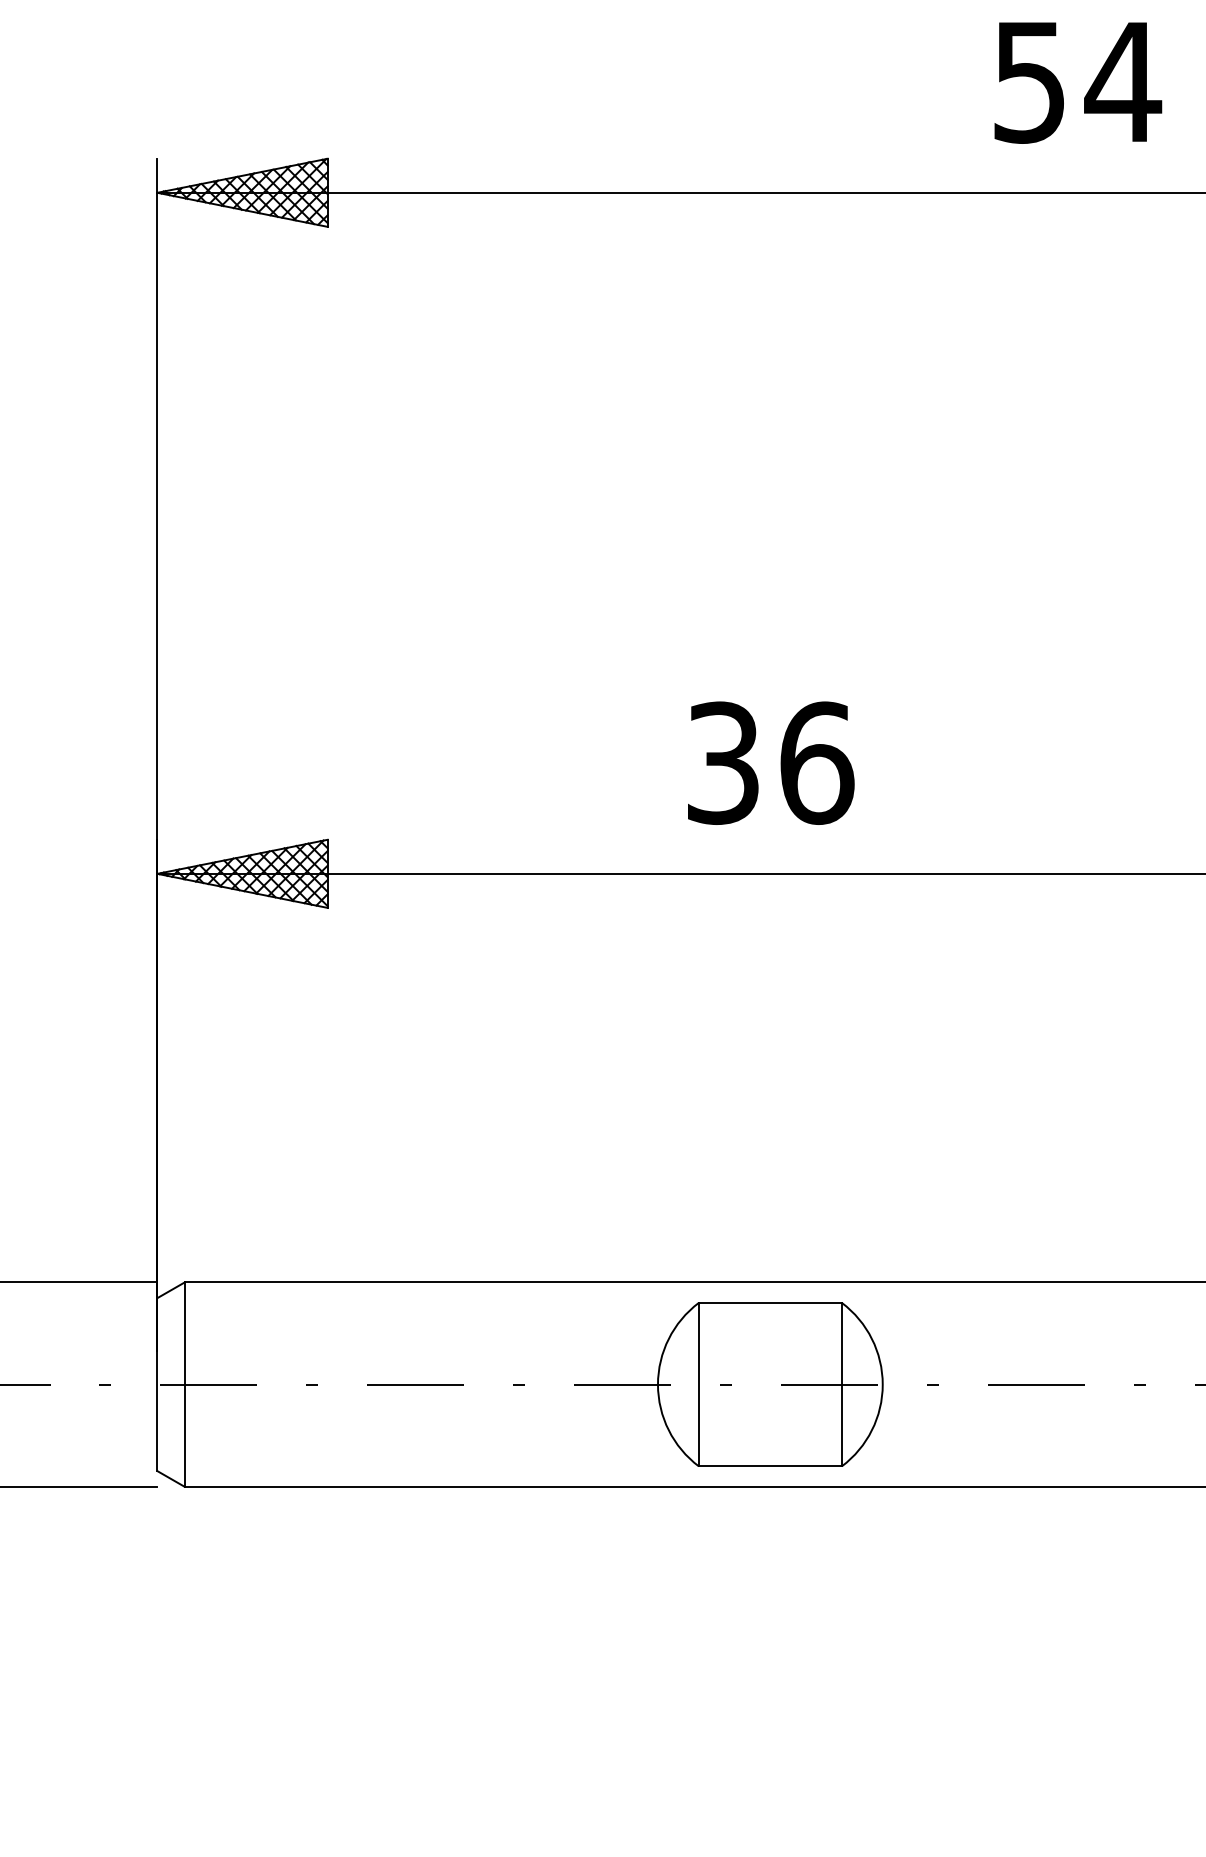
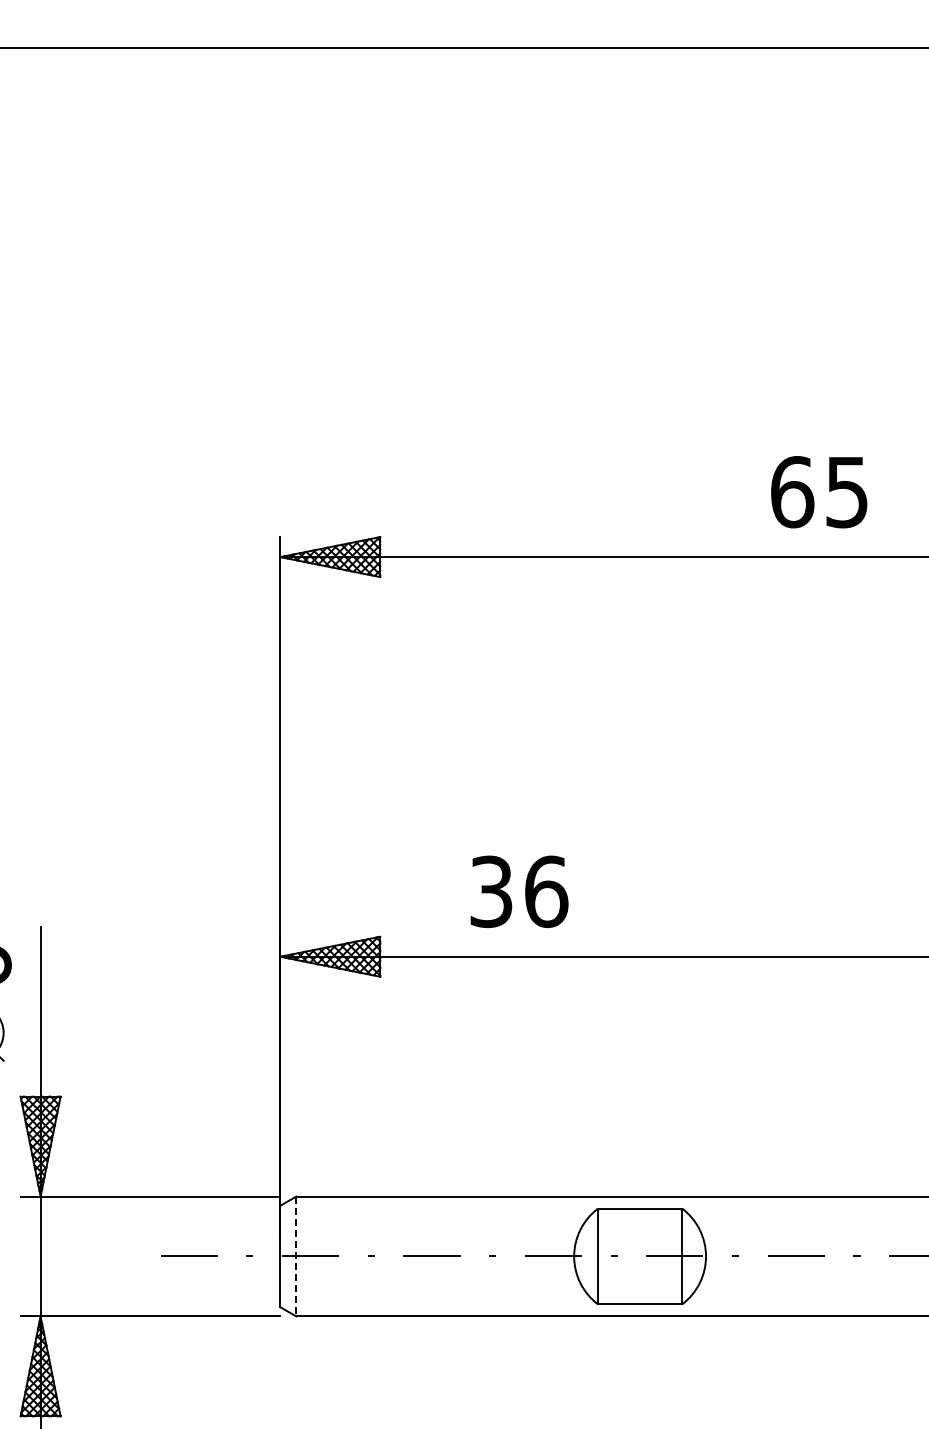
text: (1077, 82) -> (820, 492), 54 -> 65
text: (771, 762) -> (519, 891), moved
line: (184, 1384) -> (296, 1256), solid -> dashed

